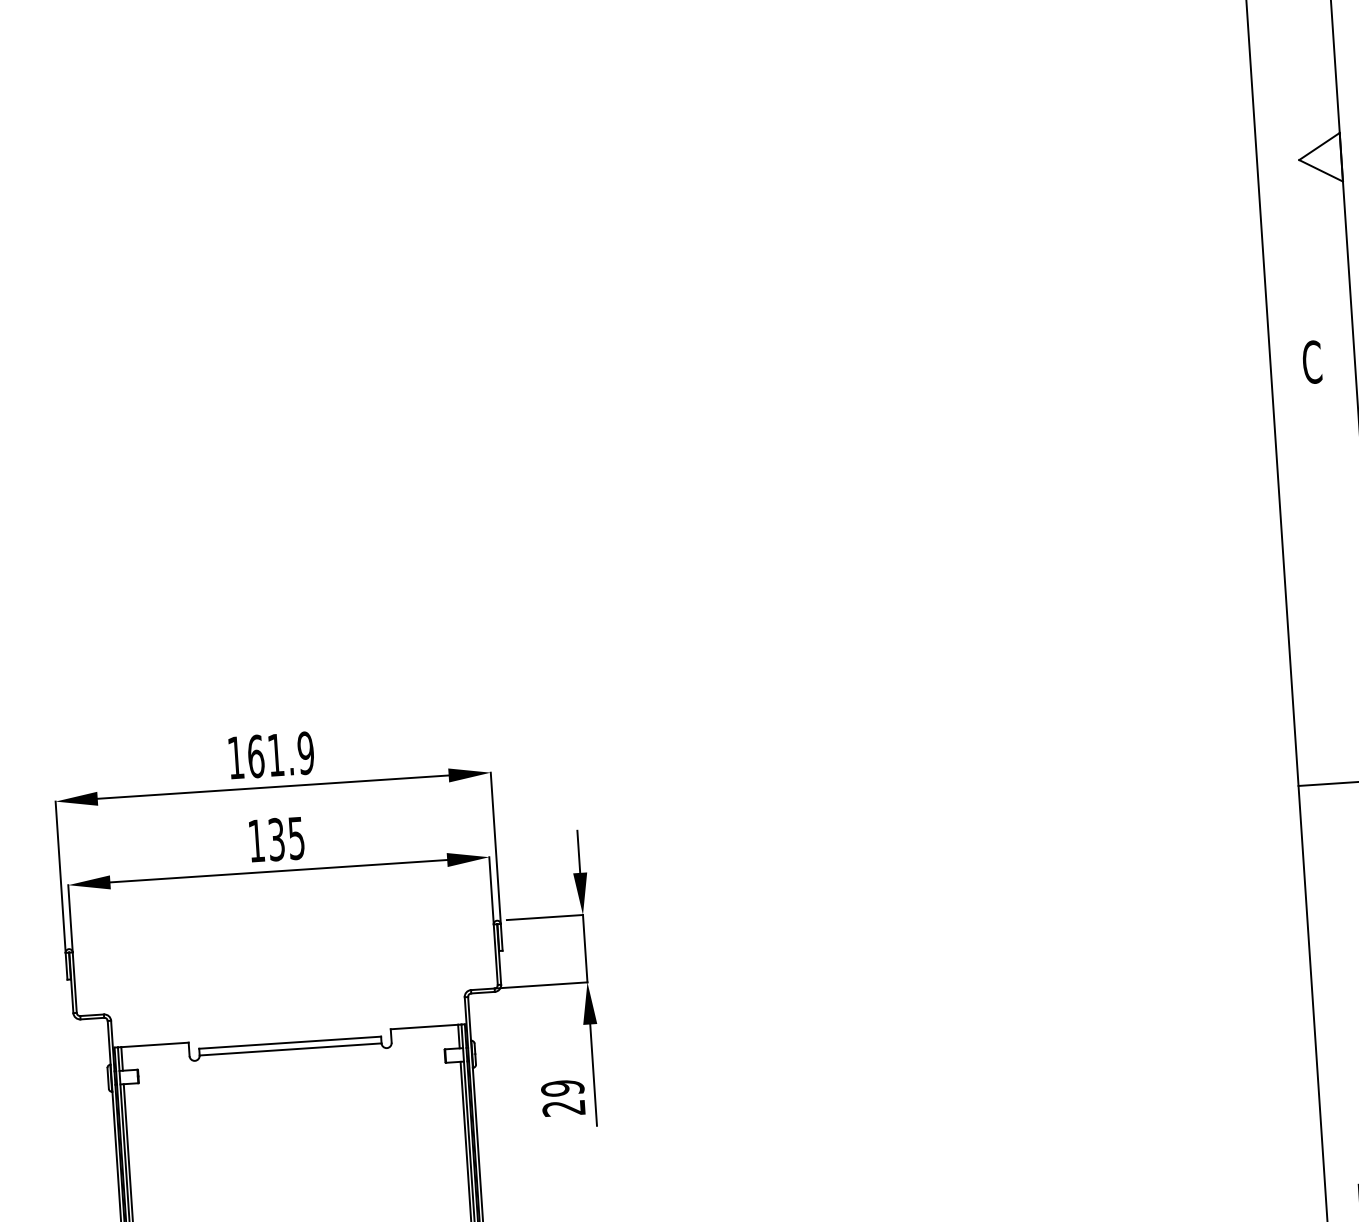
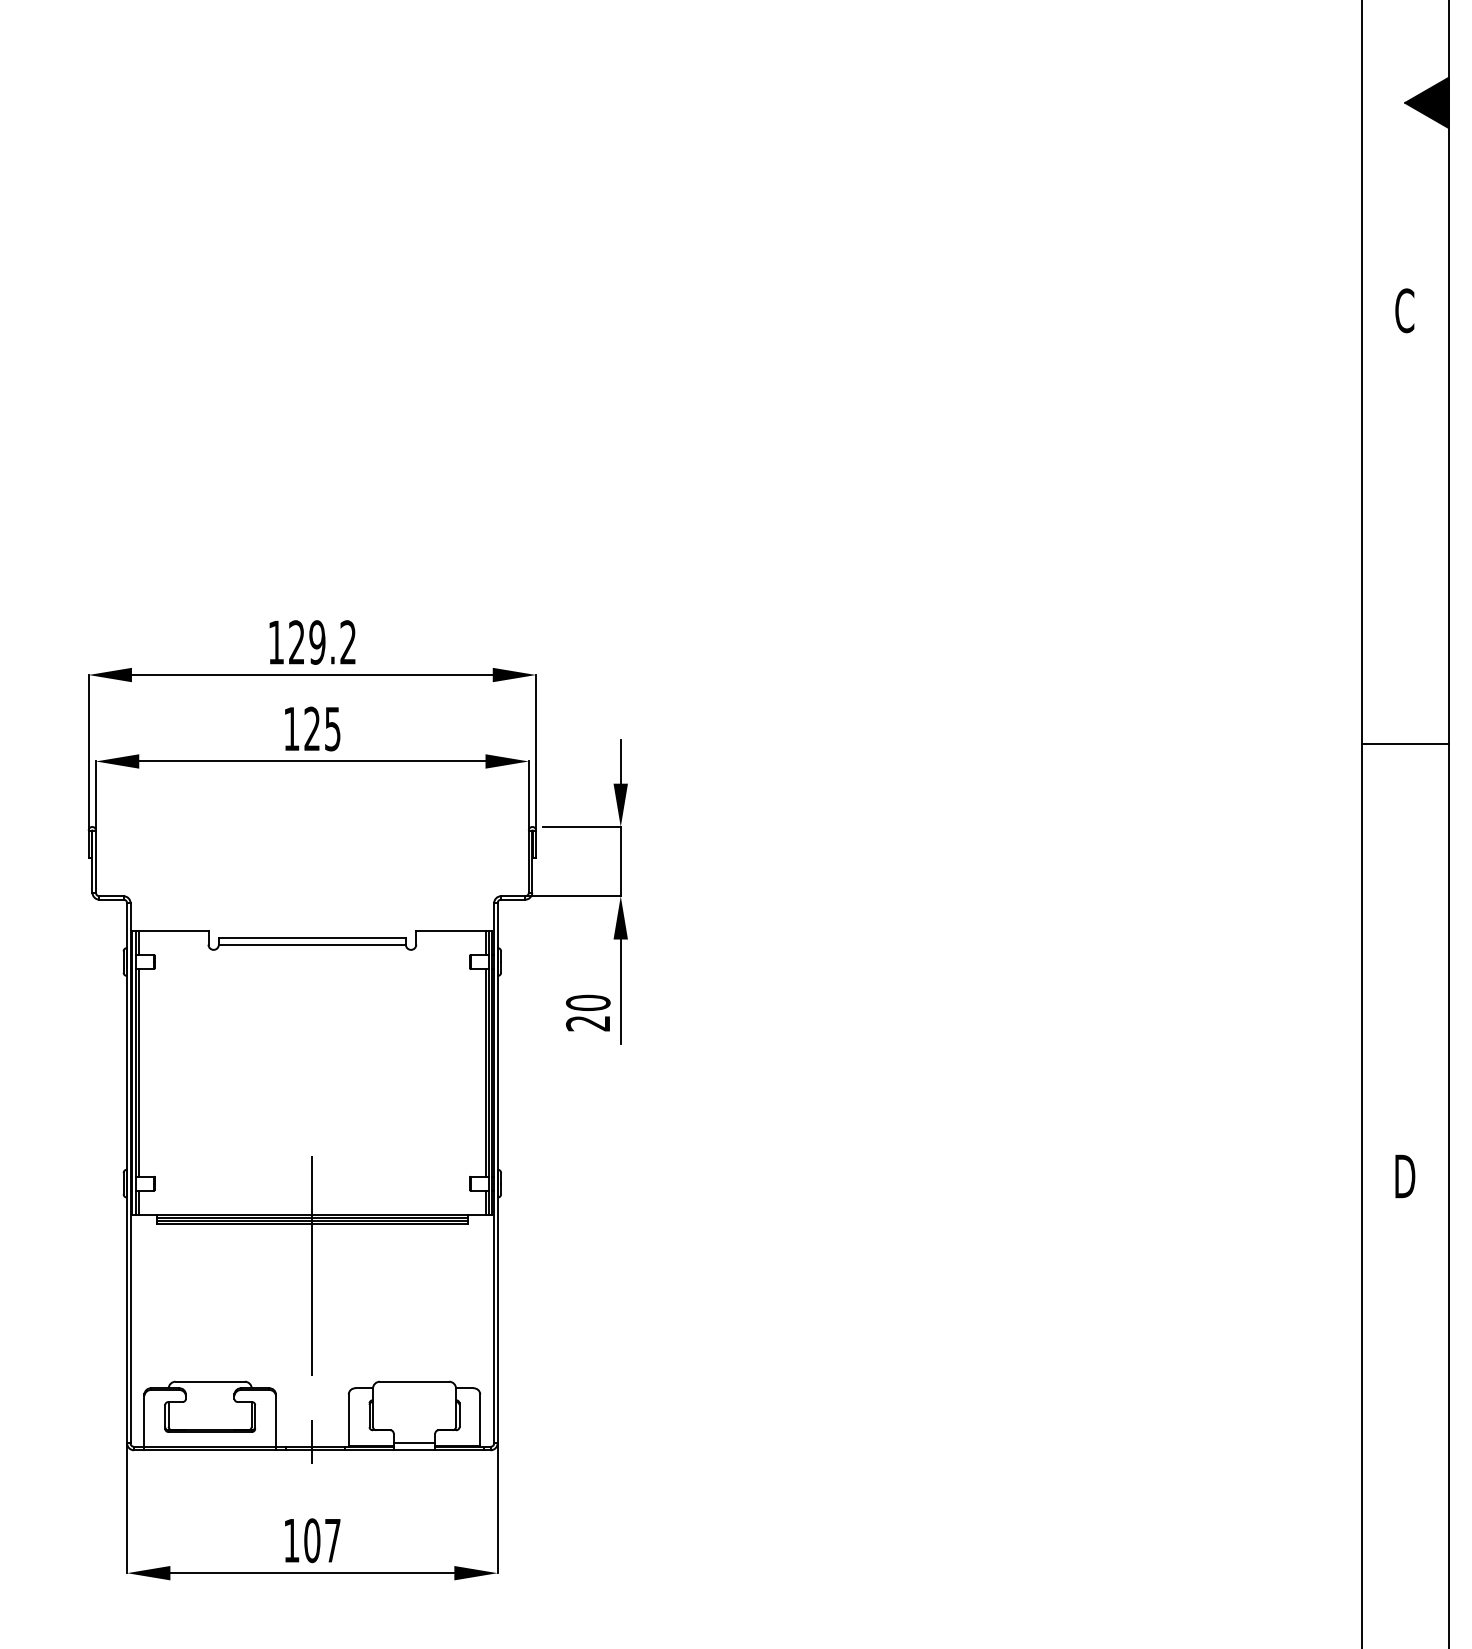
fill: (1319, 158) -> (1426, 102), added
text: (280, 754) -> (322, 642), 161.9 -> 129.2
text: (275, 839) -> (311, 728), 135 -> 125
text: (562, 1087) -> (588, 1002), 29 -> 20

